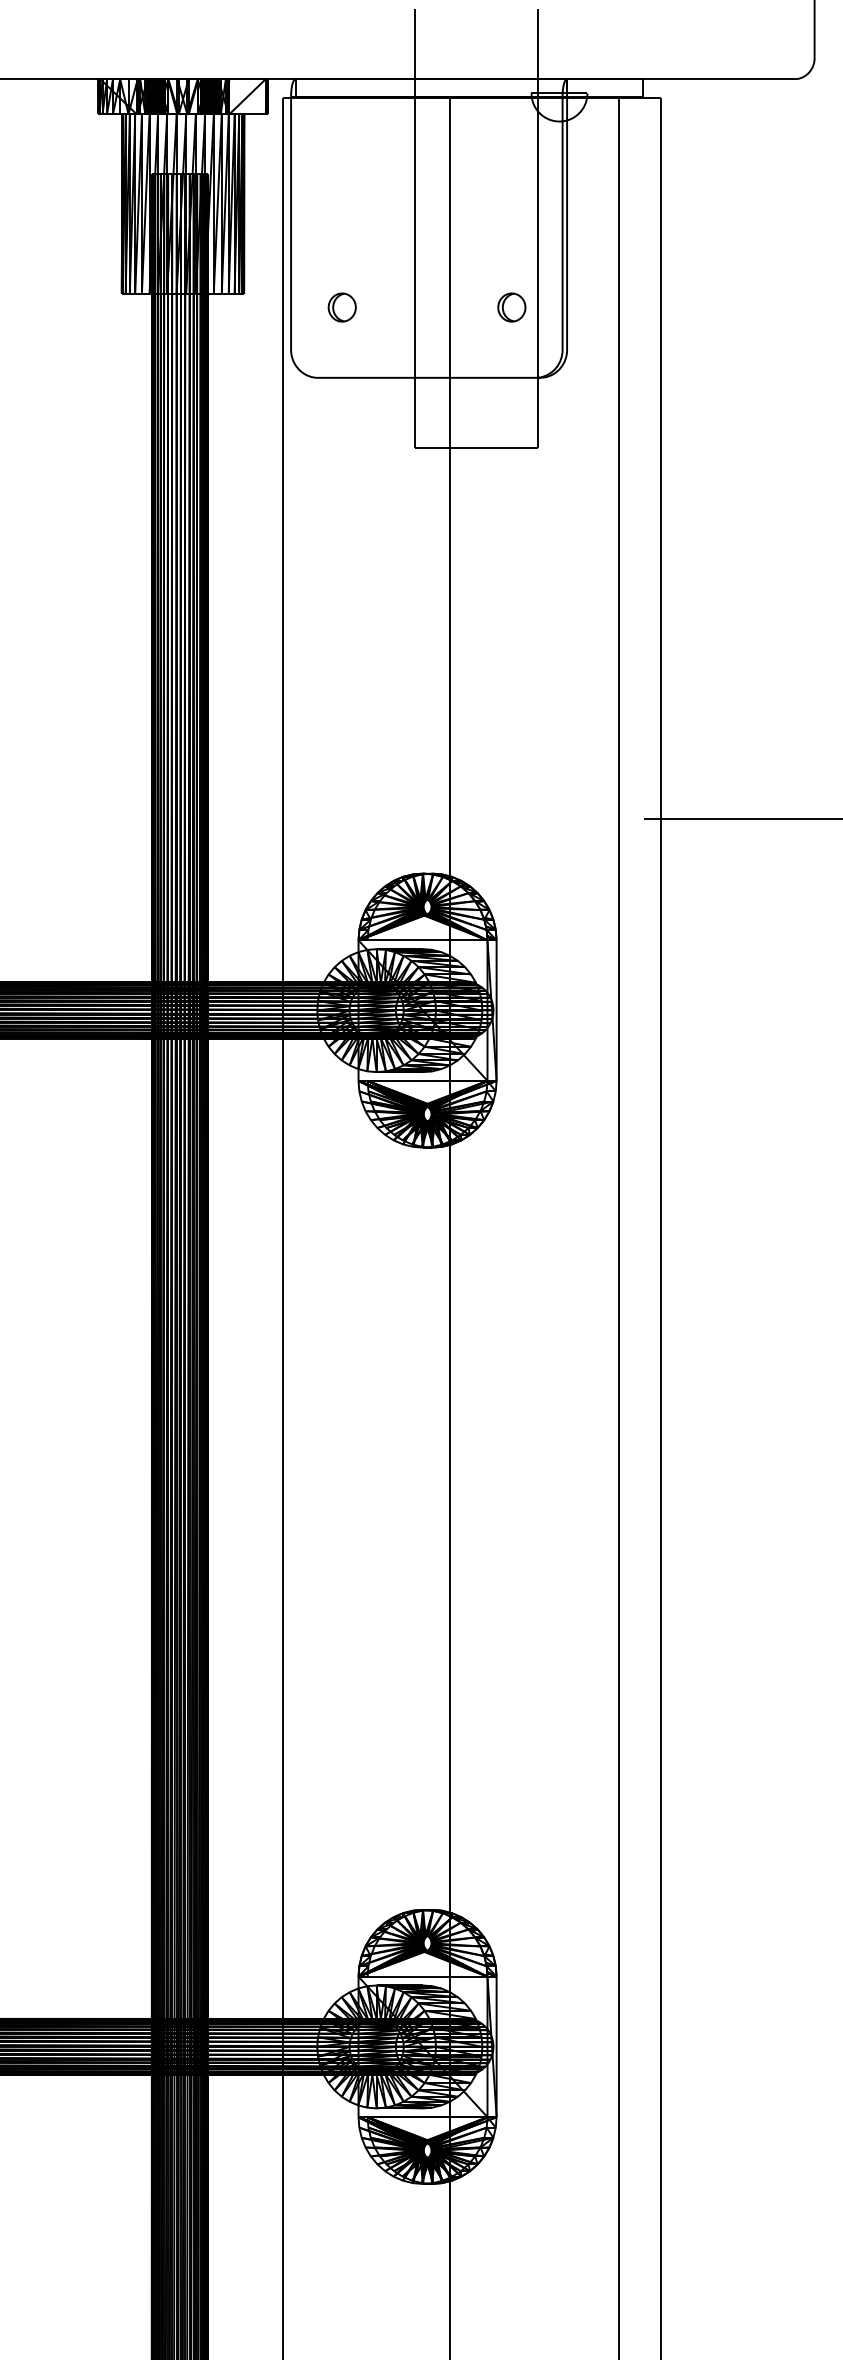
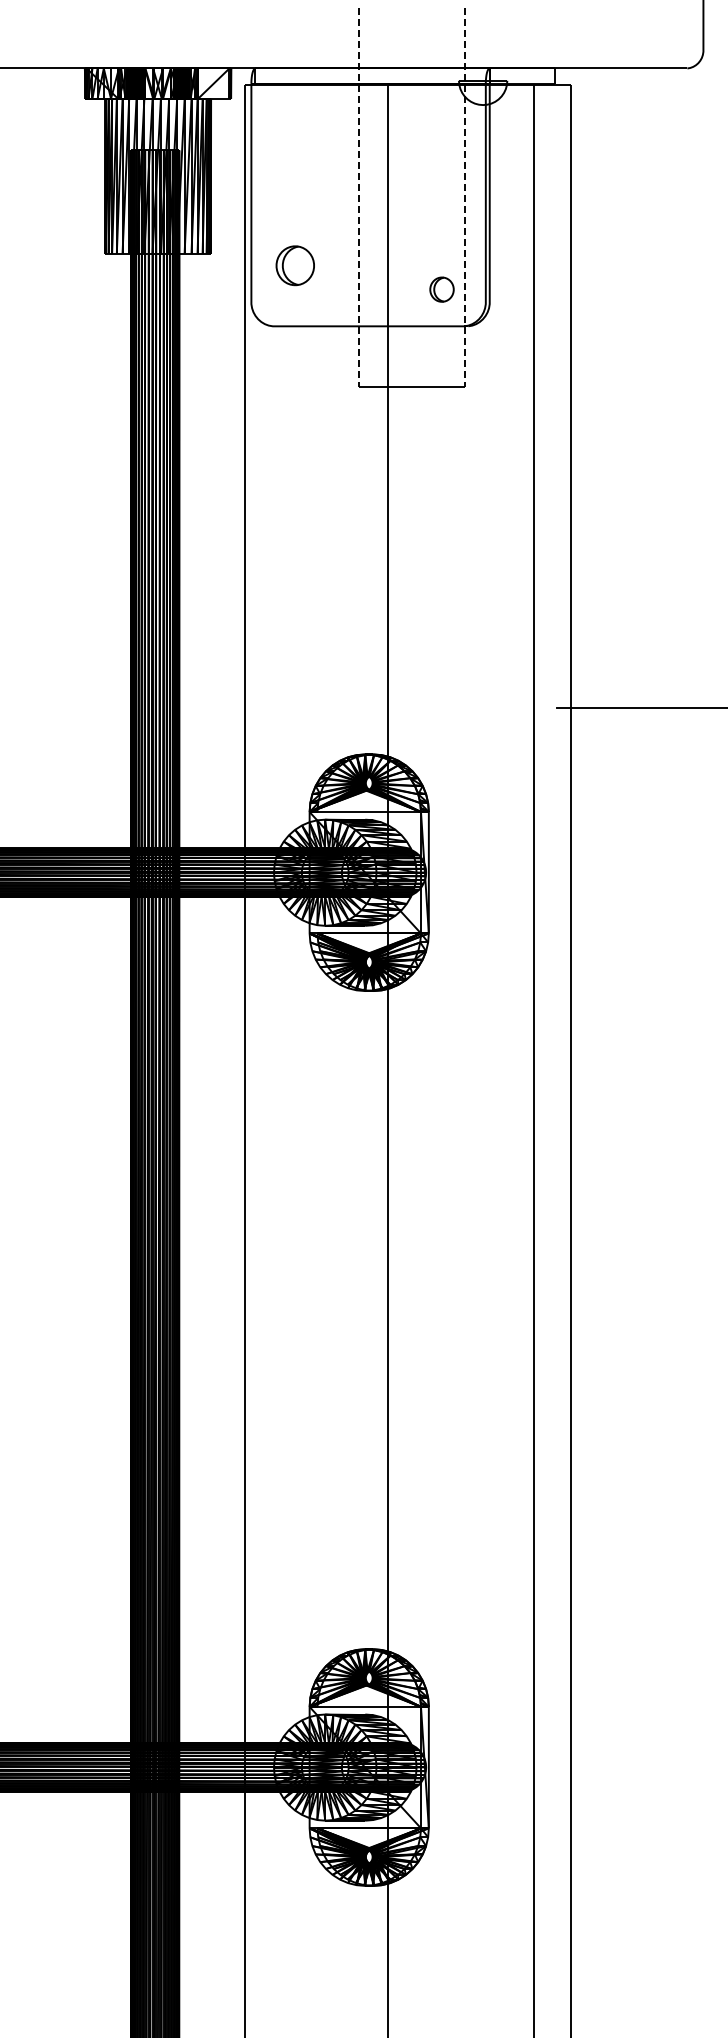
line: (415, 228) -> (358, 197), solid -> dashed
line: (537, 228) -> (464, 197), solid -> dashed
part: (342, 307) -> (295, 265), size x1.6
part: (511, 307) -> (441, 289), moved

